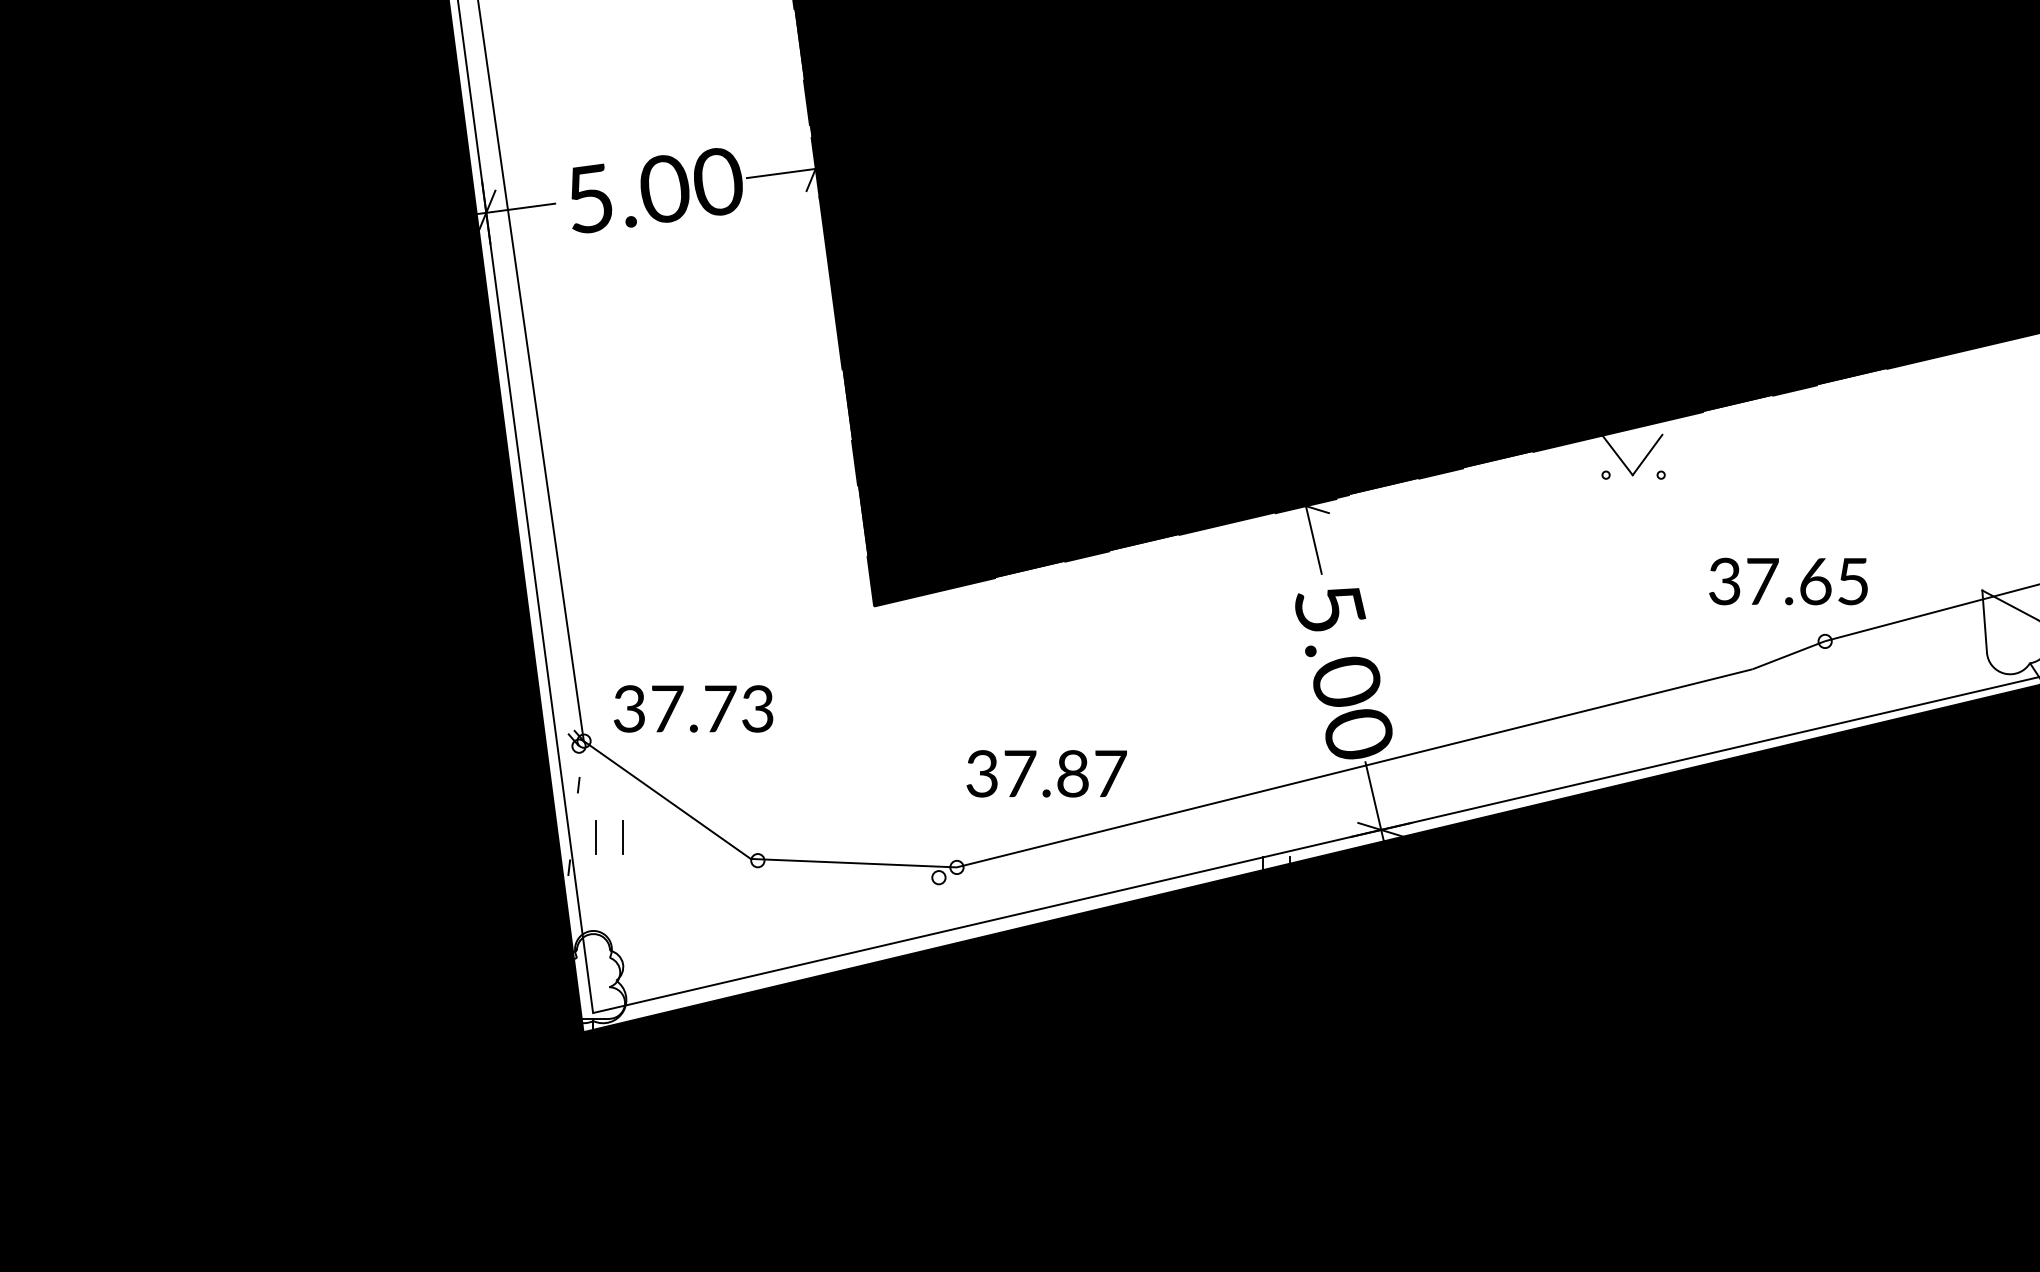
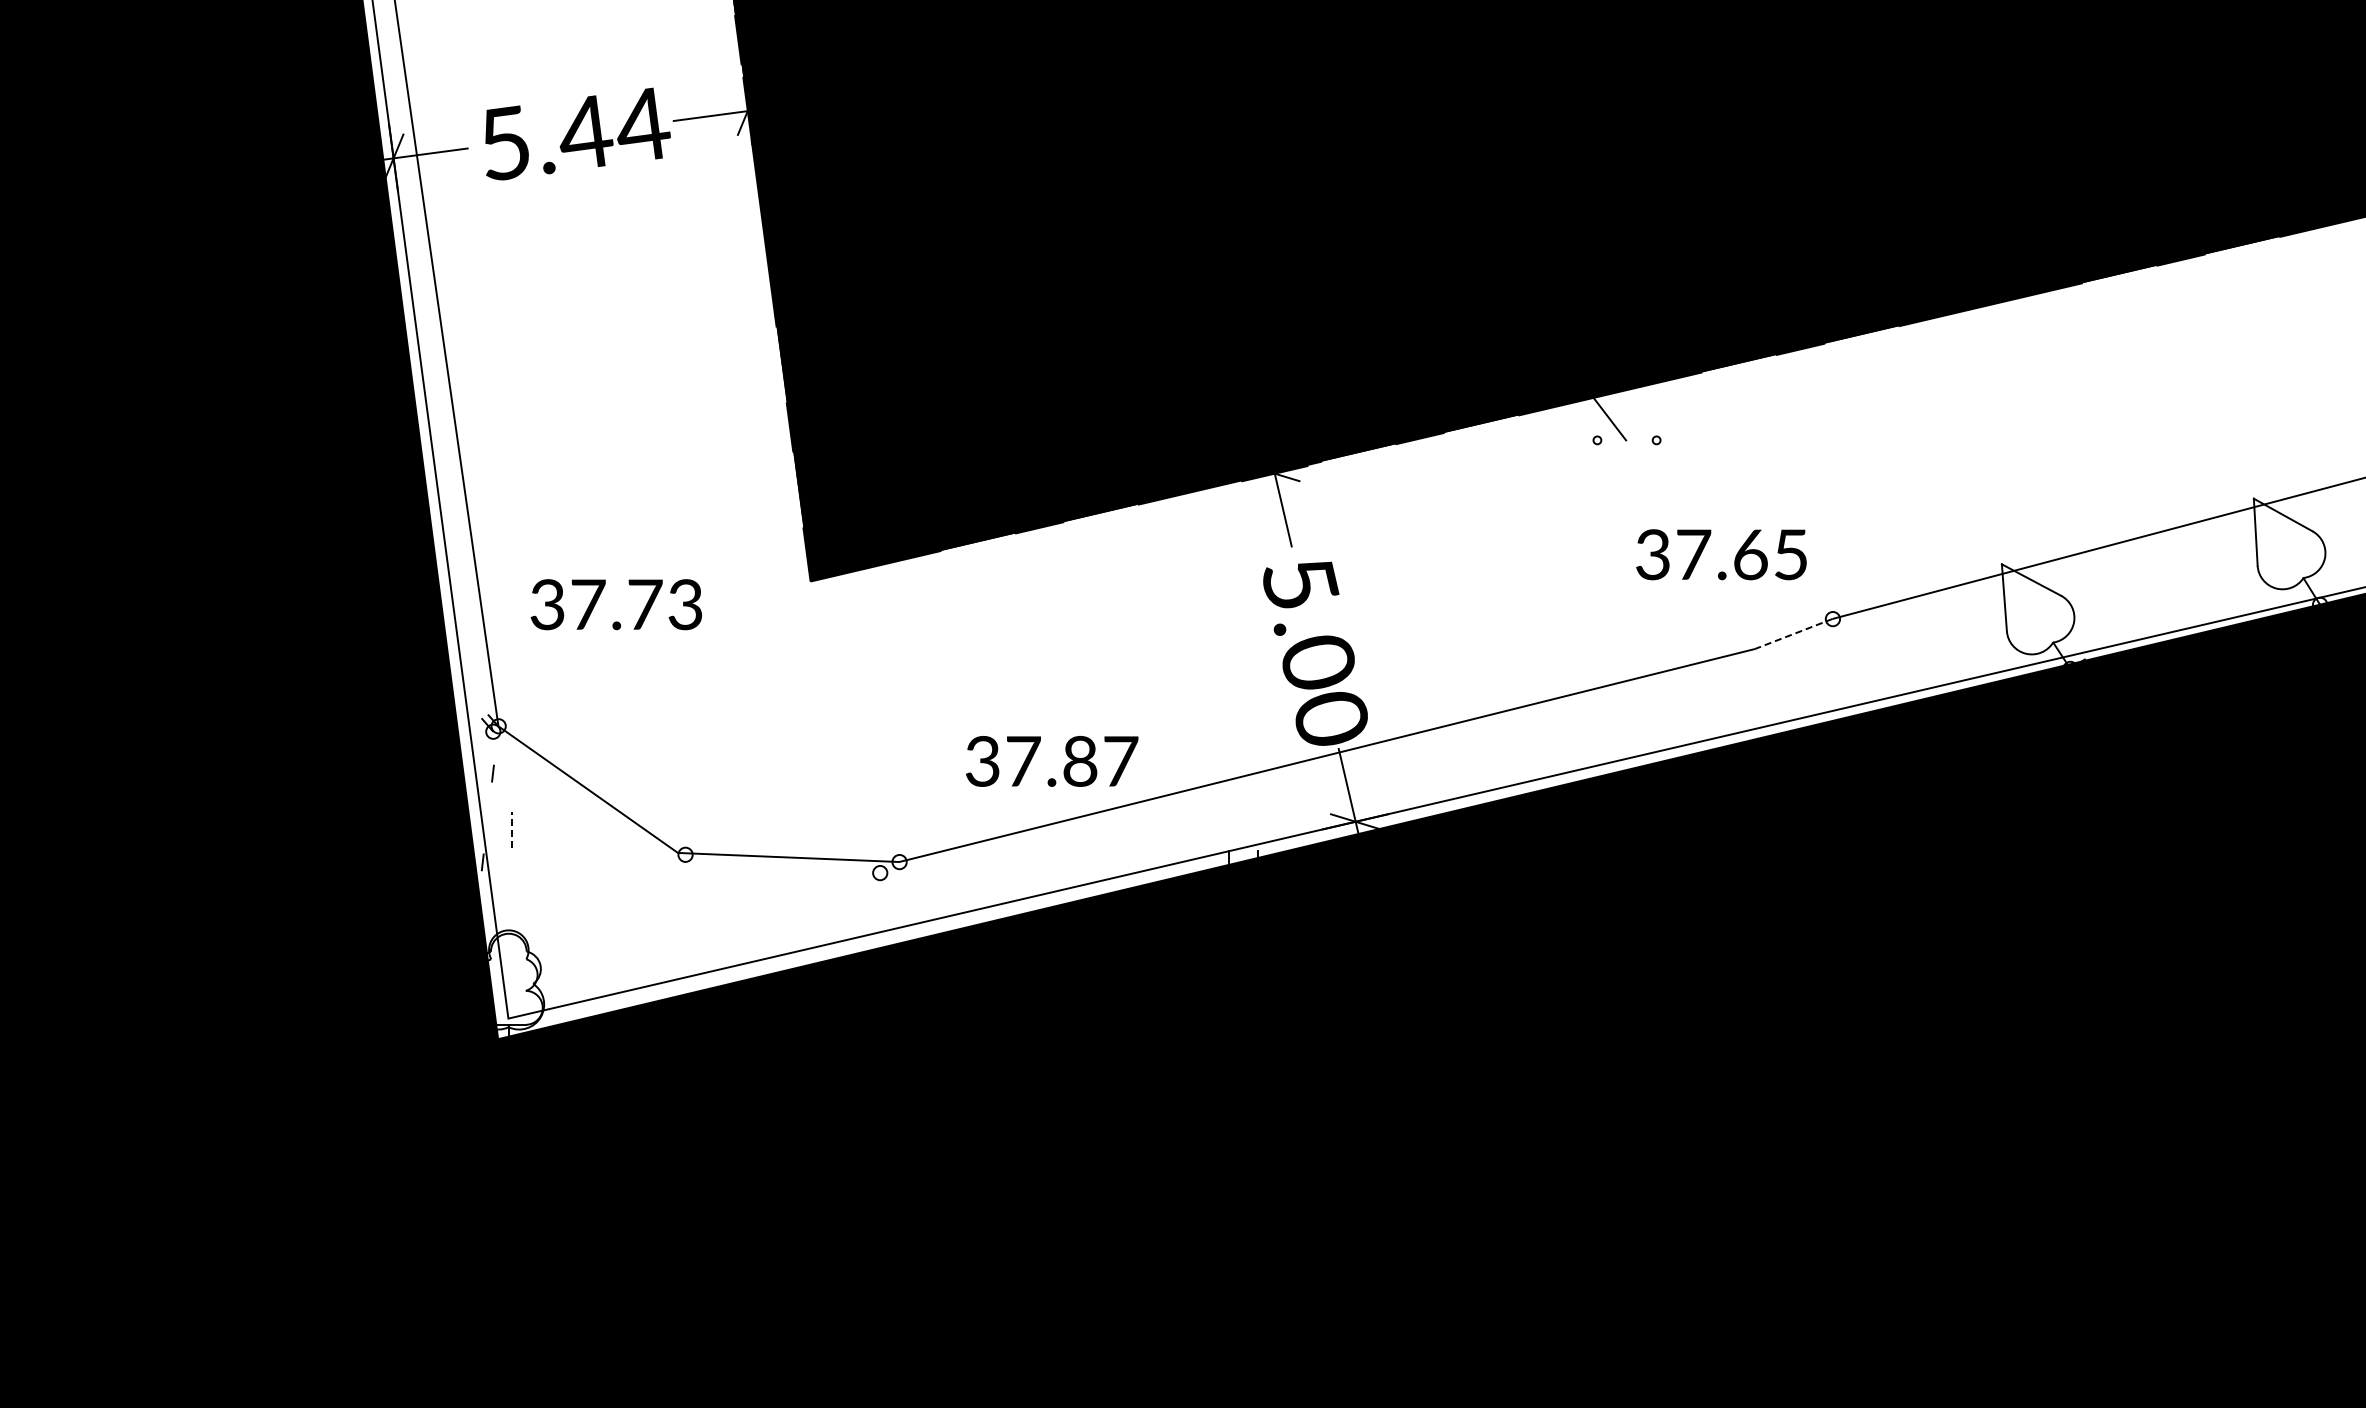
text: (691, 184) -> (614, 127), 5.00 -> 5.44
line: (1647, 454) -> (1641, 418), removed
text: (1788, 581) -> (1721, 554), moved
line: (1788, 654) -> (1793, 633), solid -> dashed
text: (693, 708) -> (616, 604), moved
text: (1047, 773) -> (1052, 761), moved
line: (622, 837) -> (540, 829), removed
line: (595, 838) -> (511, 830), solid -> dashed

